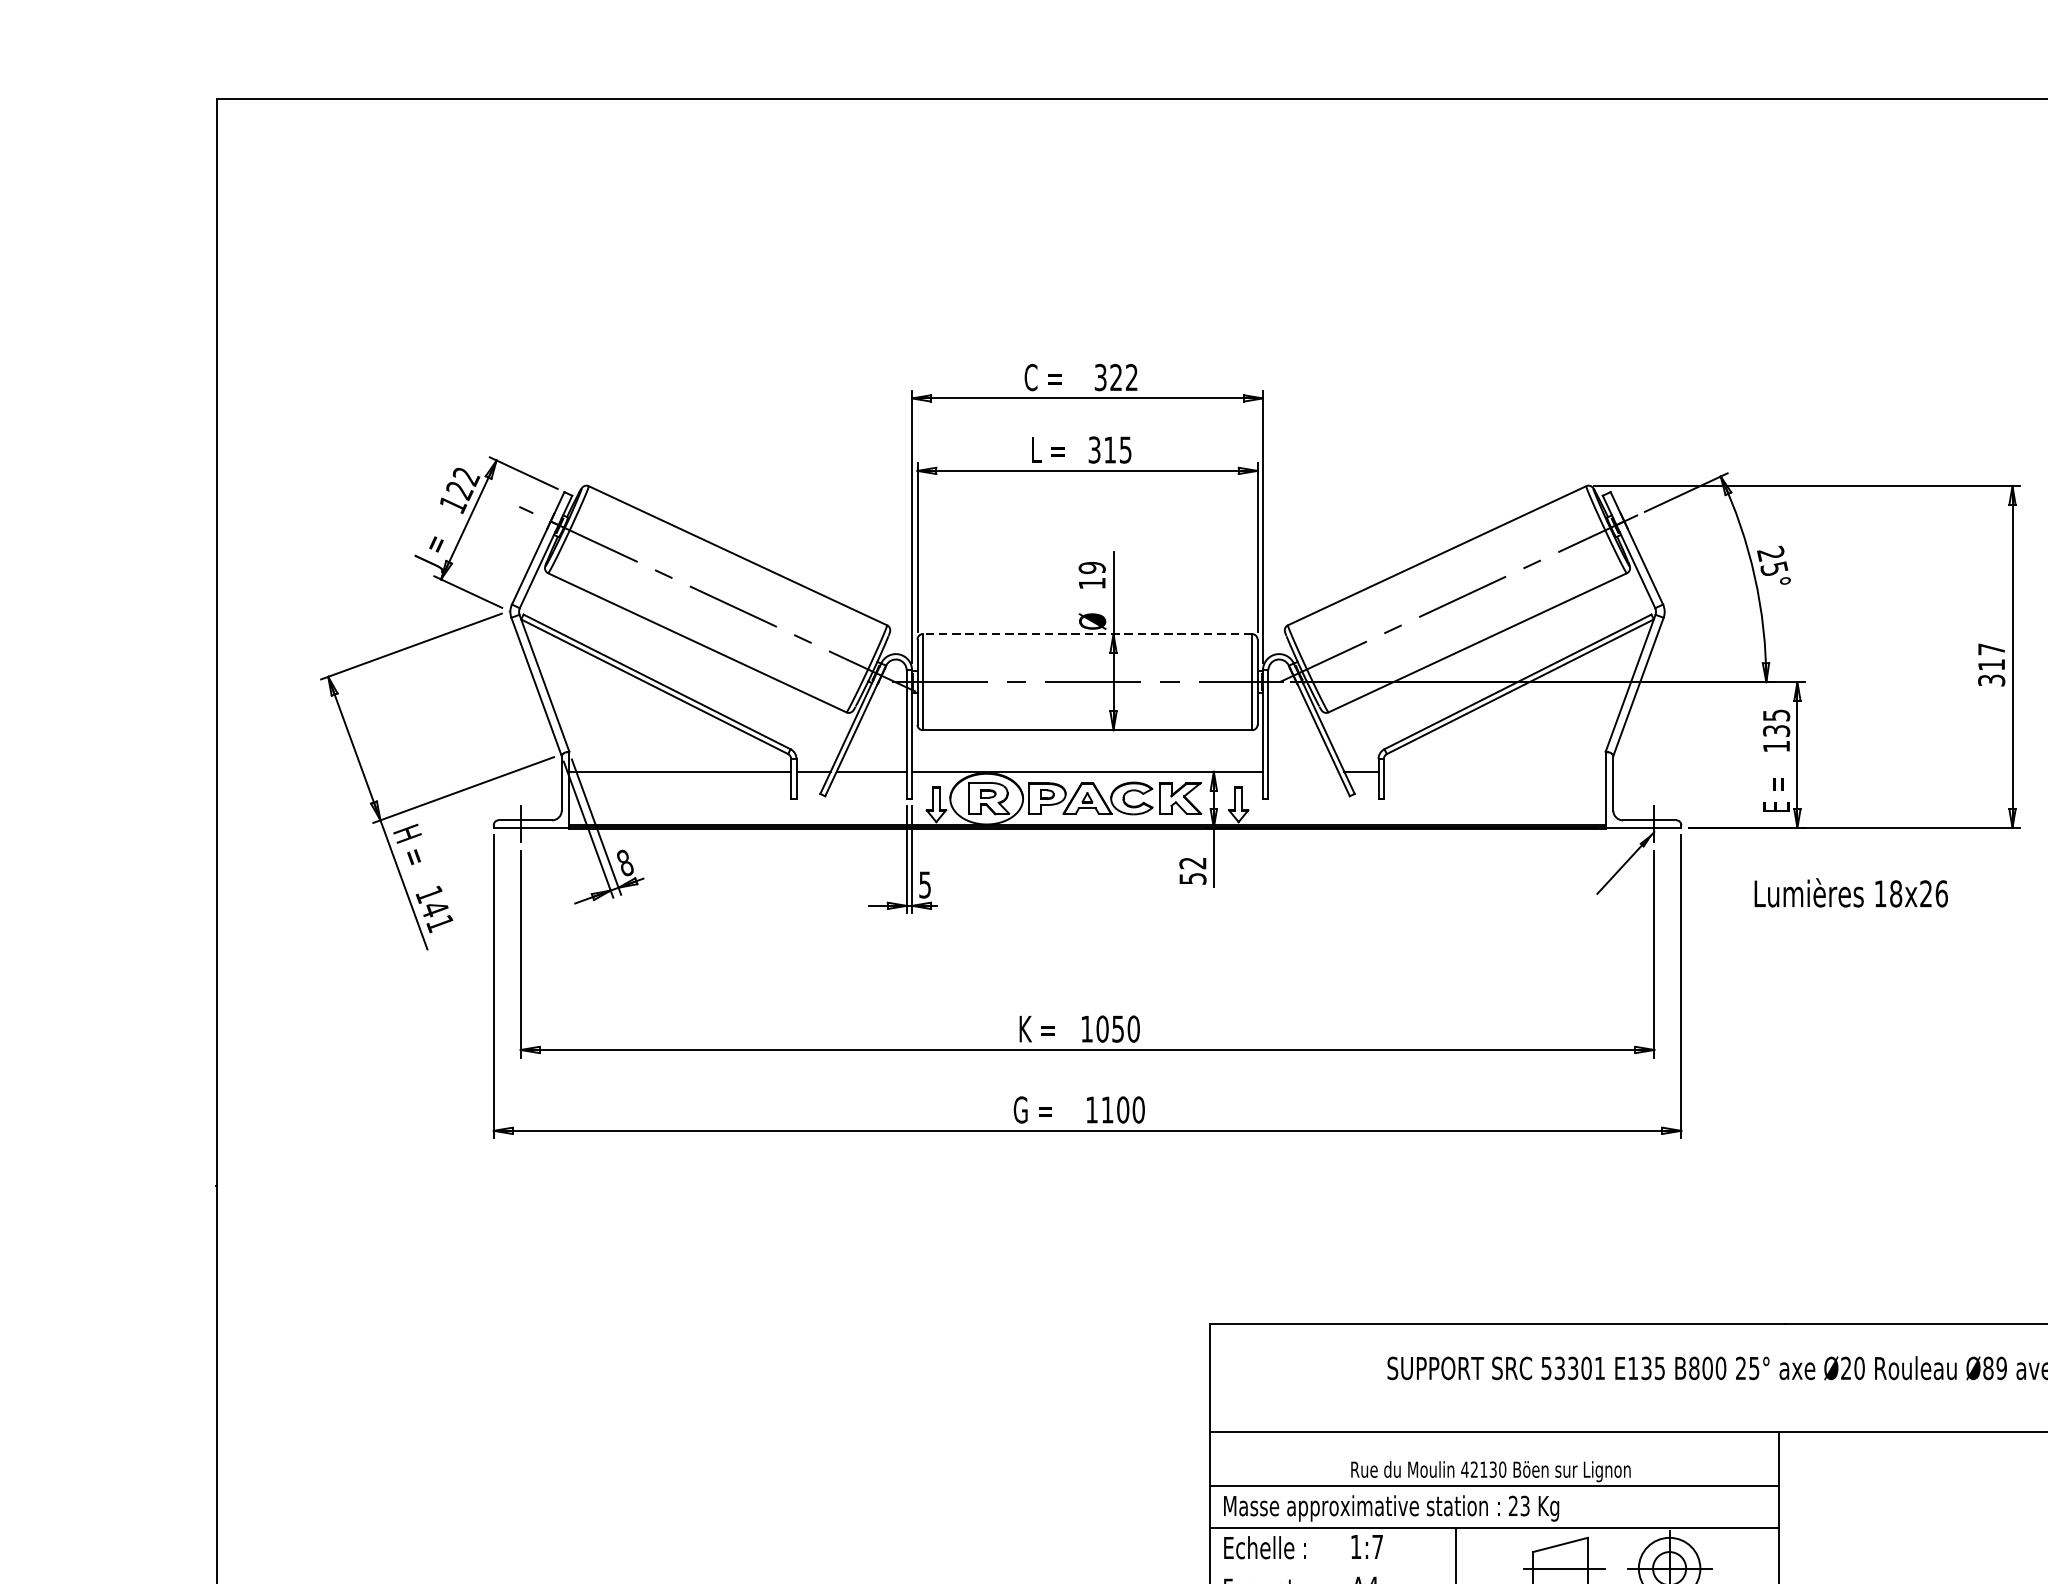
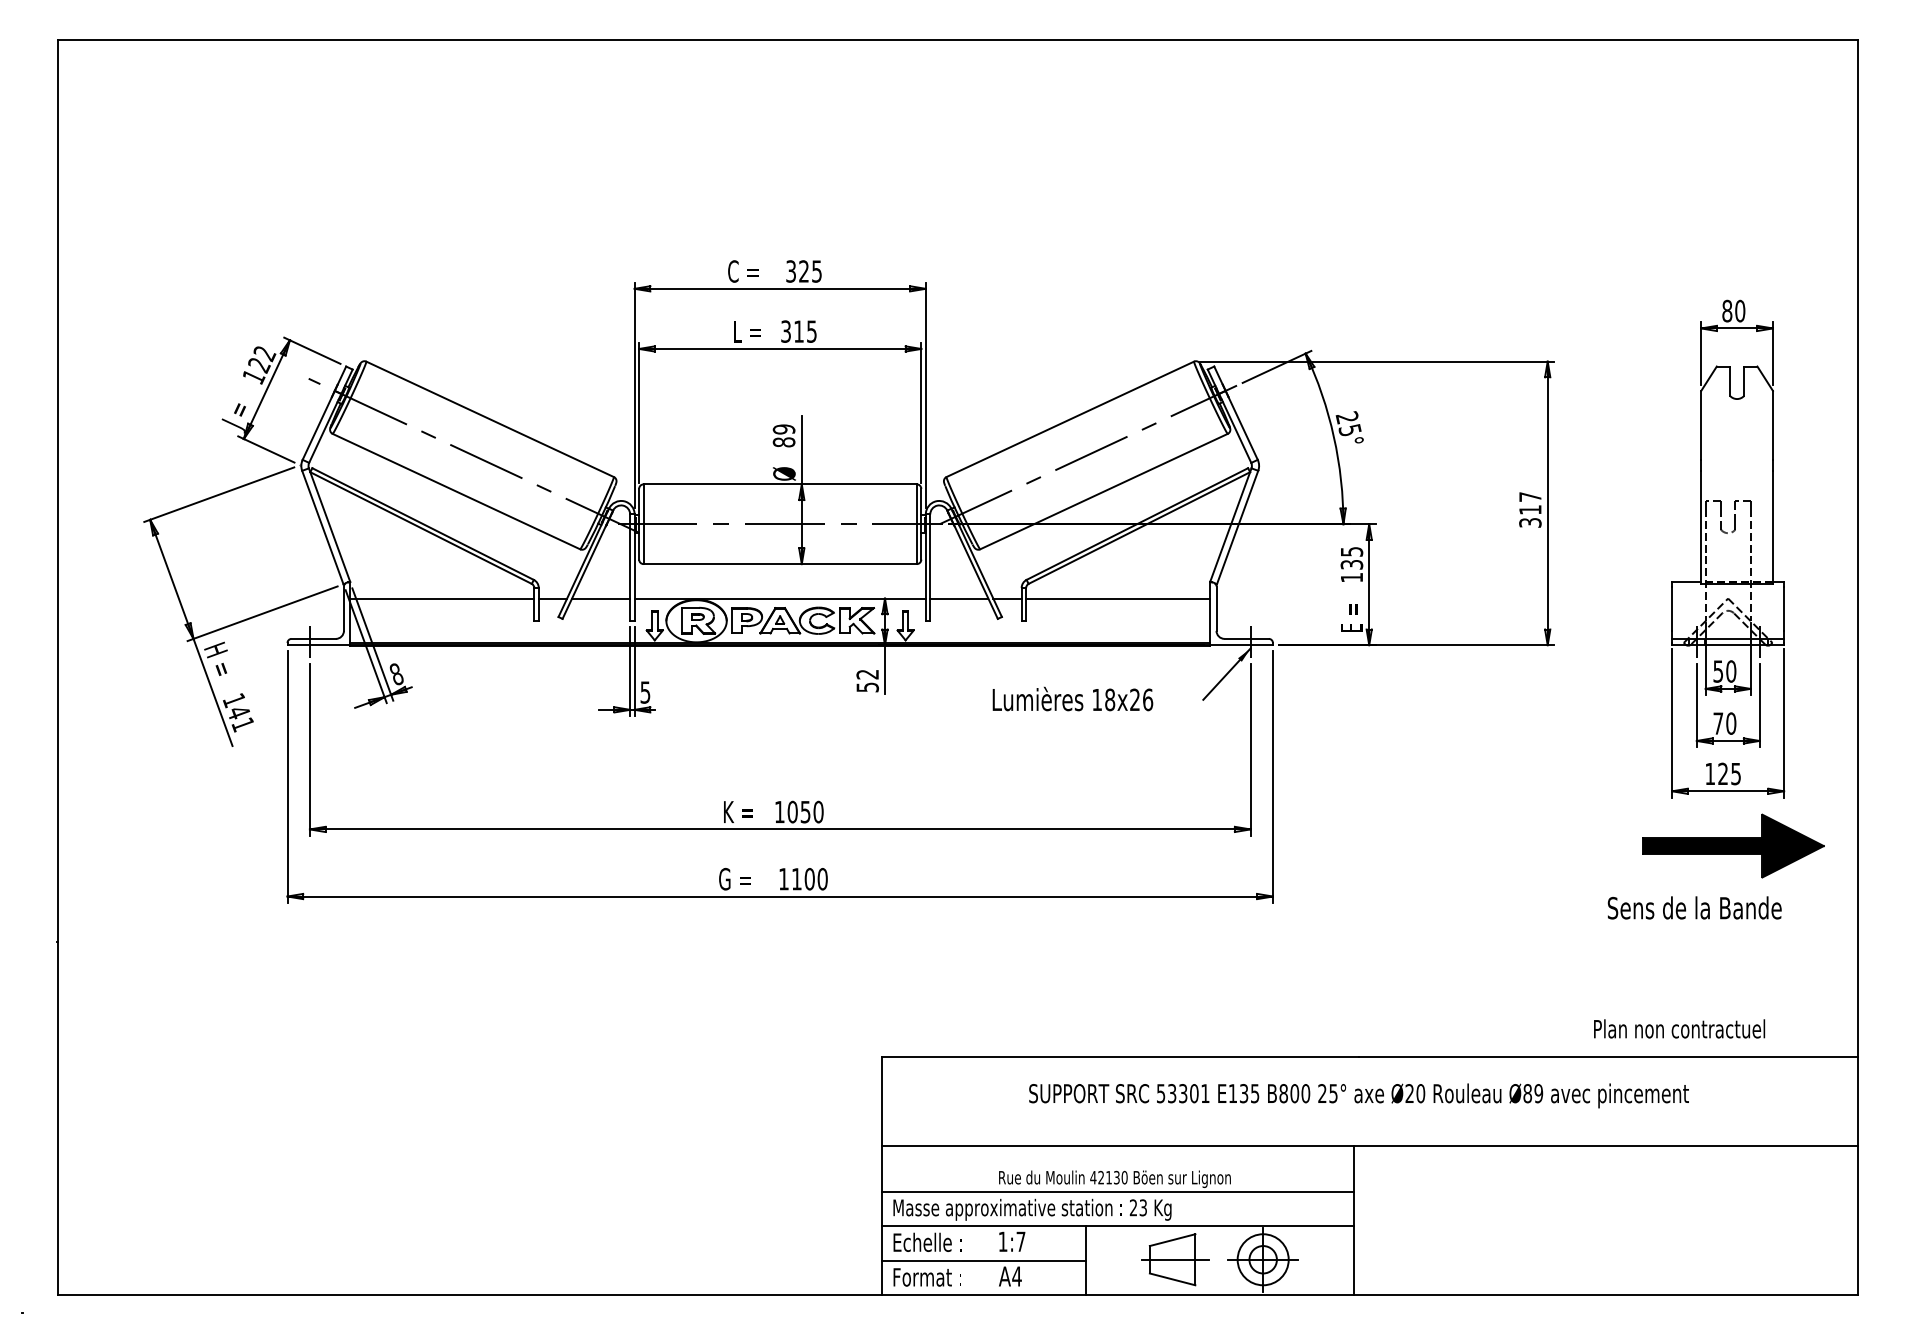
text: (1131, 377) -> (816, 271), 322 -> 325
text: (1091, 583) -> (783, 442), 19 -> 89
line: (1087, 634) -> (780, 484), dashed -> solid
line: (1303, 771) -> (959, 598), added
line: (1495, 771) -> (1118, 598), added
text: (1850, 892) -> (1072, 698), moved
line: (1332, 1569) -> (983, 1260), added

